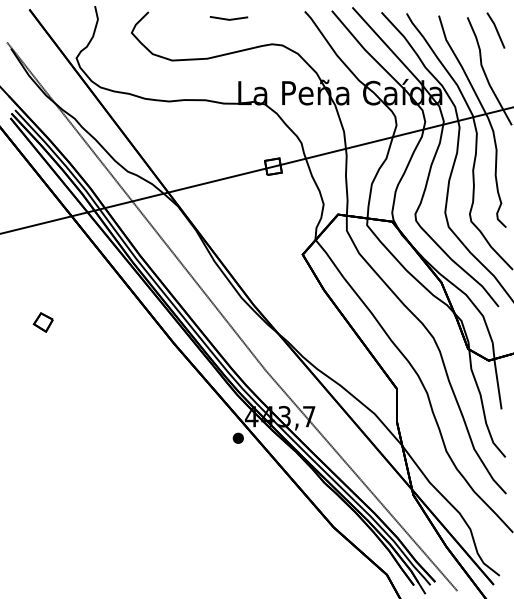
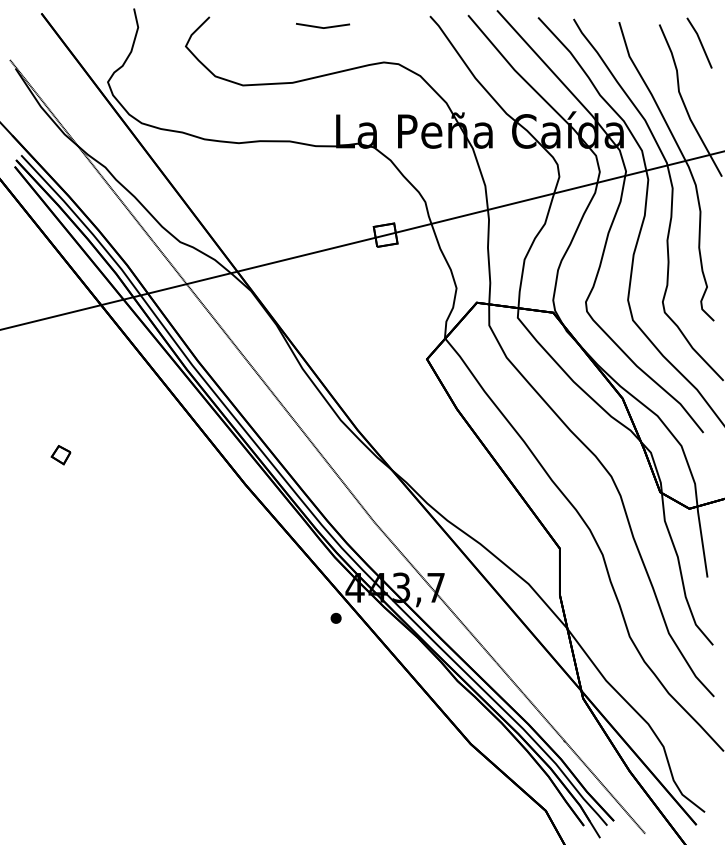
part: (42, 322) -> (60, 455), size x0.7
part: (237, 438) -> (335, 618), size x0.7

